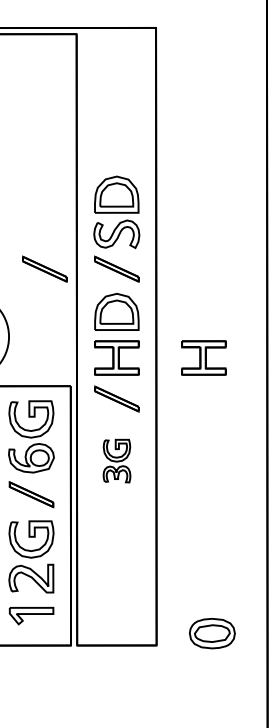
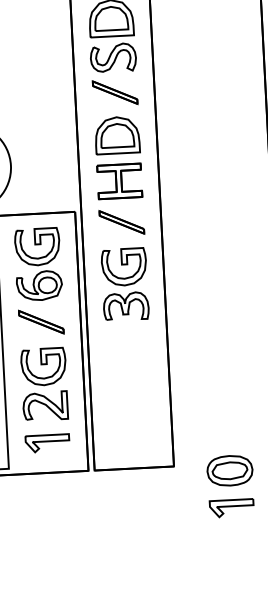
part: (44, 268) -> (42, 95), removed
part: (203, 357) -> (206, 176), removed
part: (116, 460) -> (124, 283), size x1.67
part: (212, 633) -> (230, 470), moved
part: (211, 690) -> (231, 508), added

